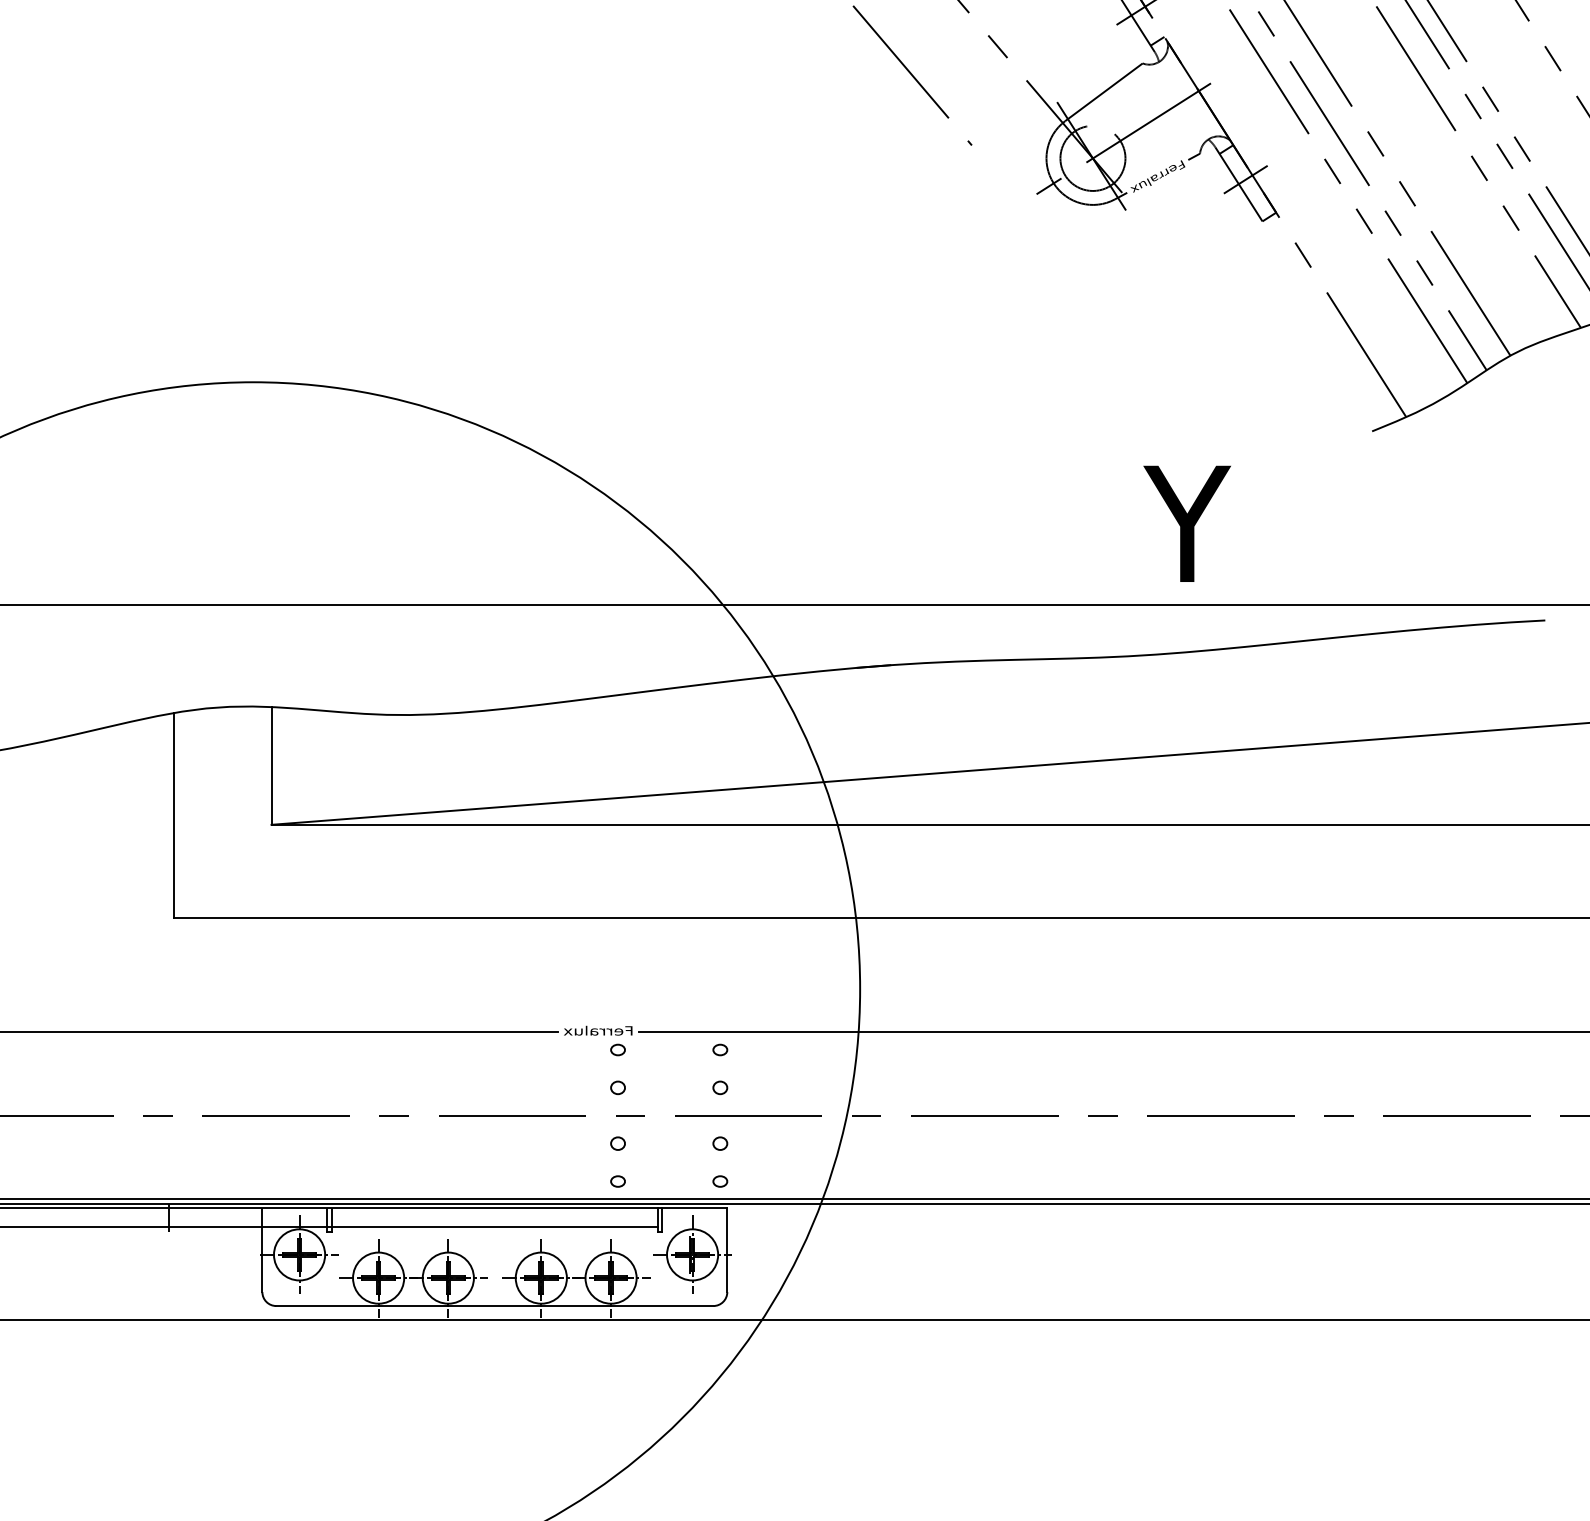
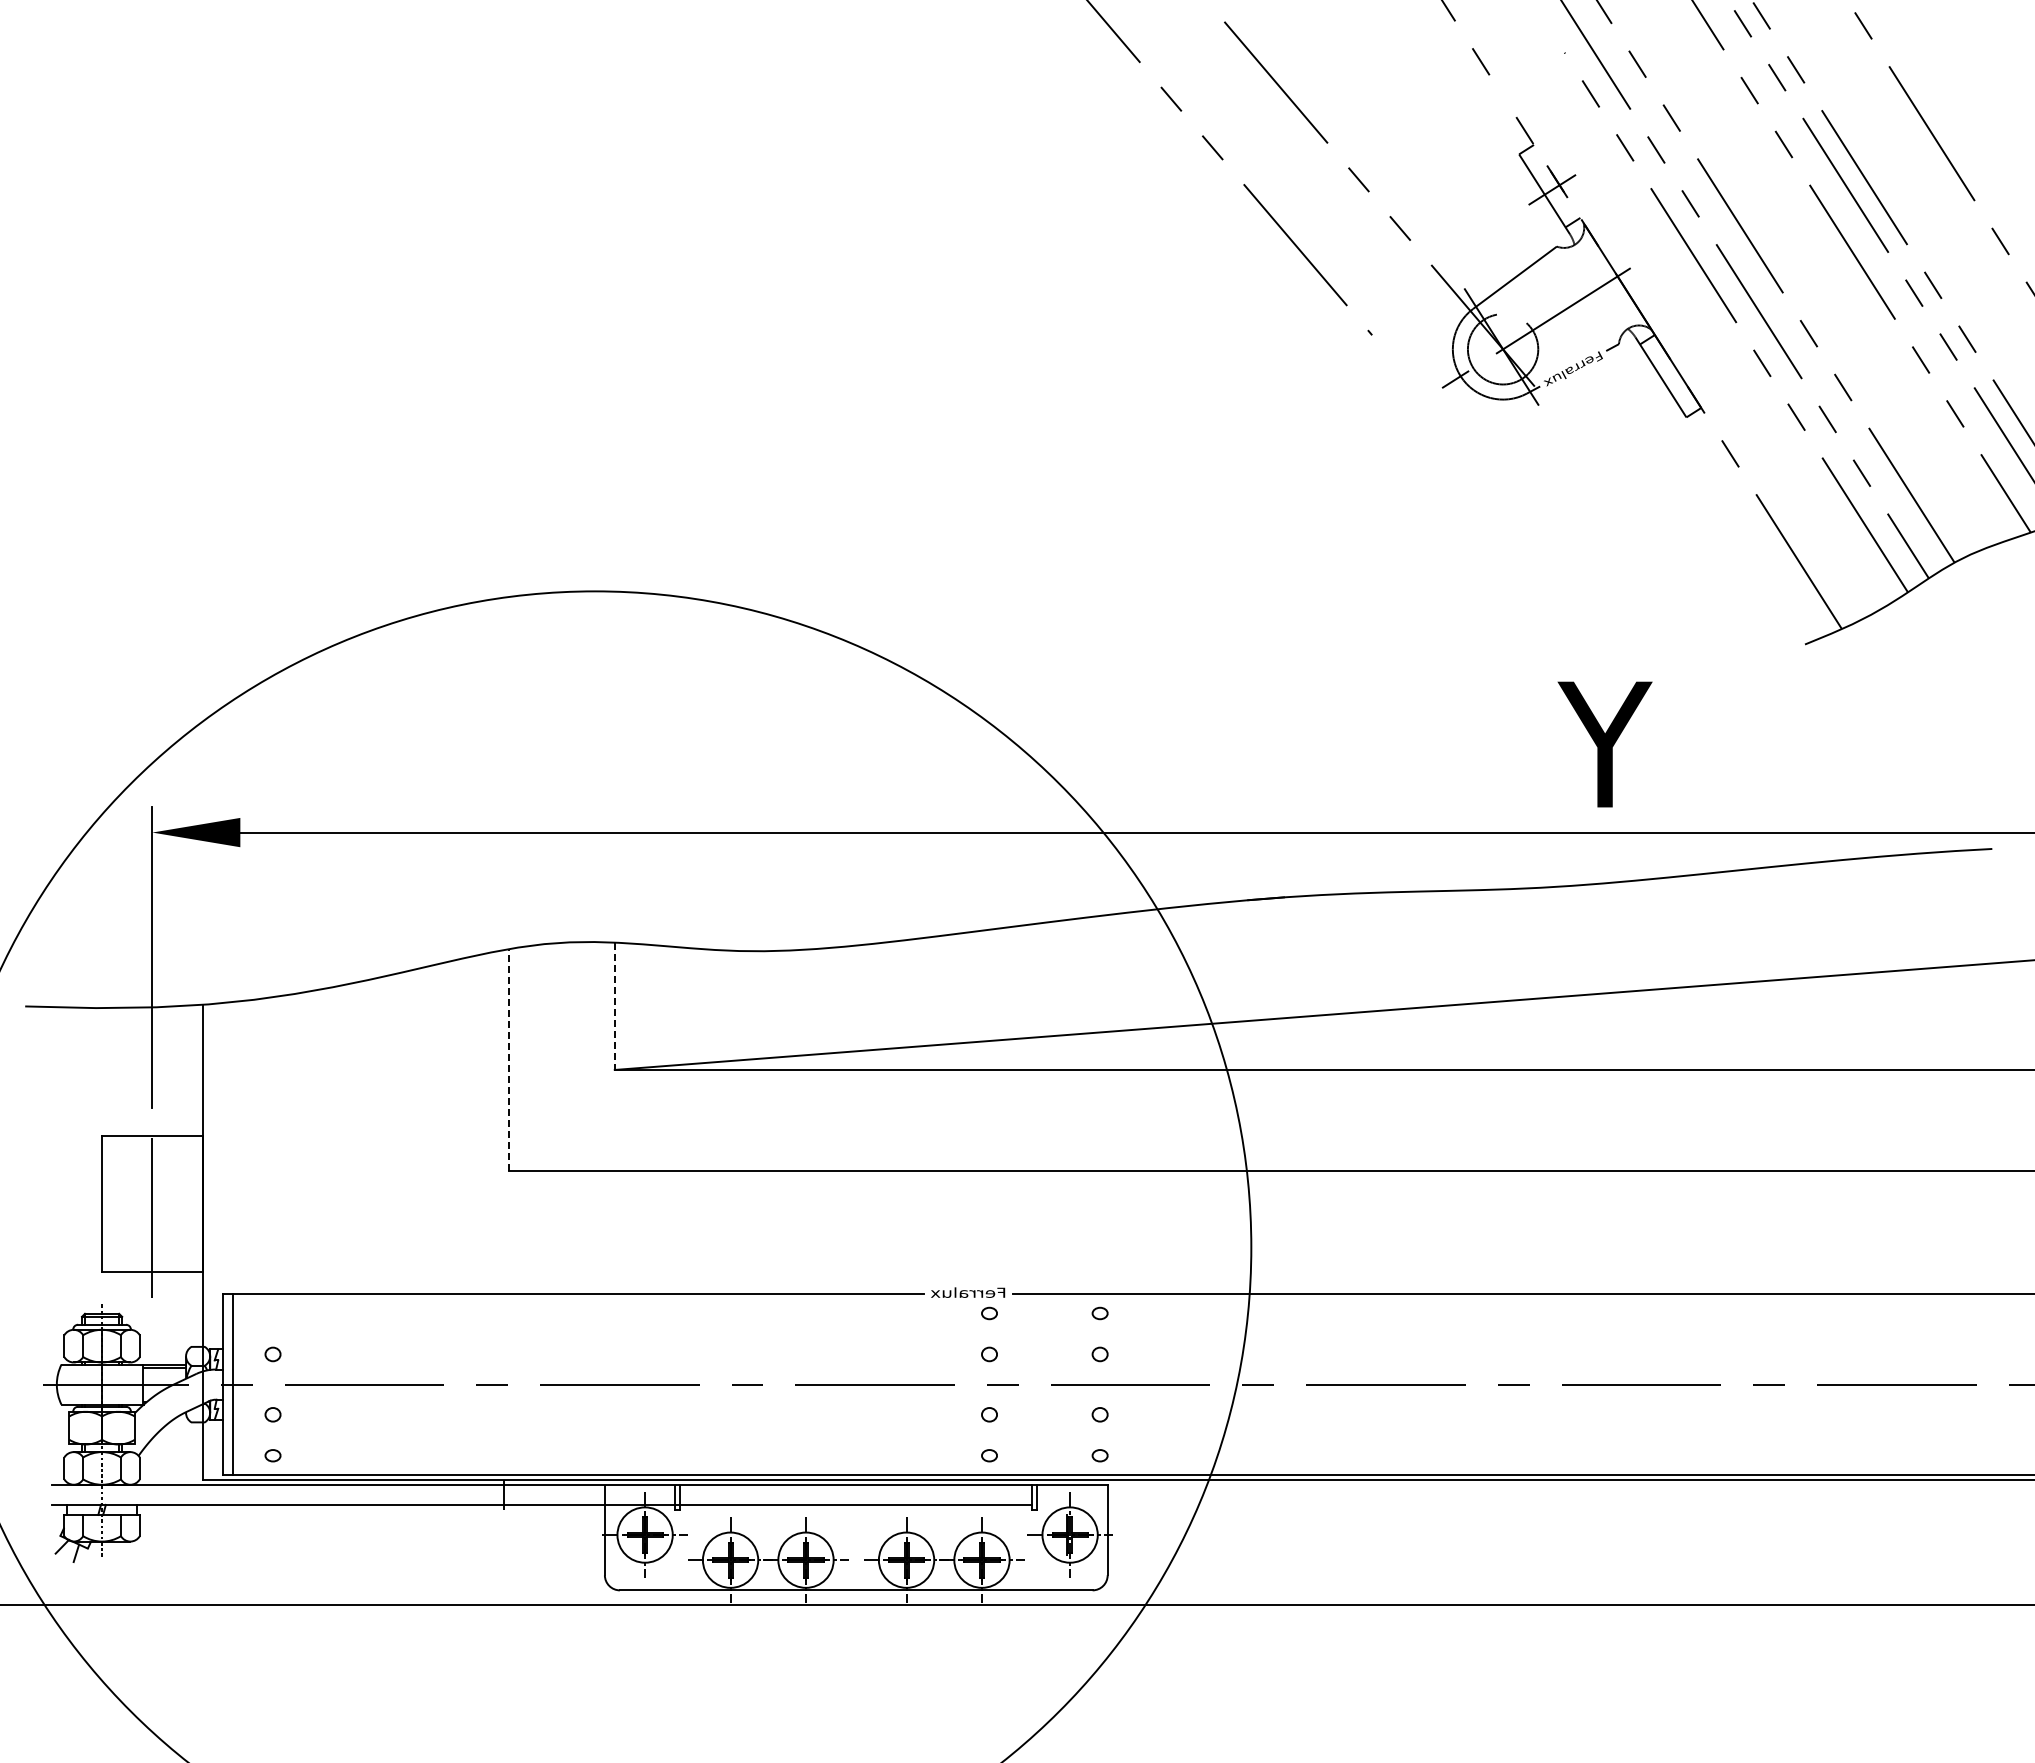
line: (1245, 179) -> (1668, 372), removed
line: (271, 766) -> (614, 1006), solid -> dashed
line: (174, 815) -> (509, 1059), solid -> dashed

